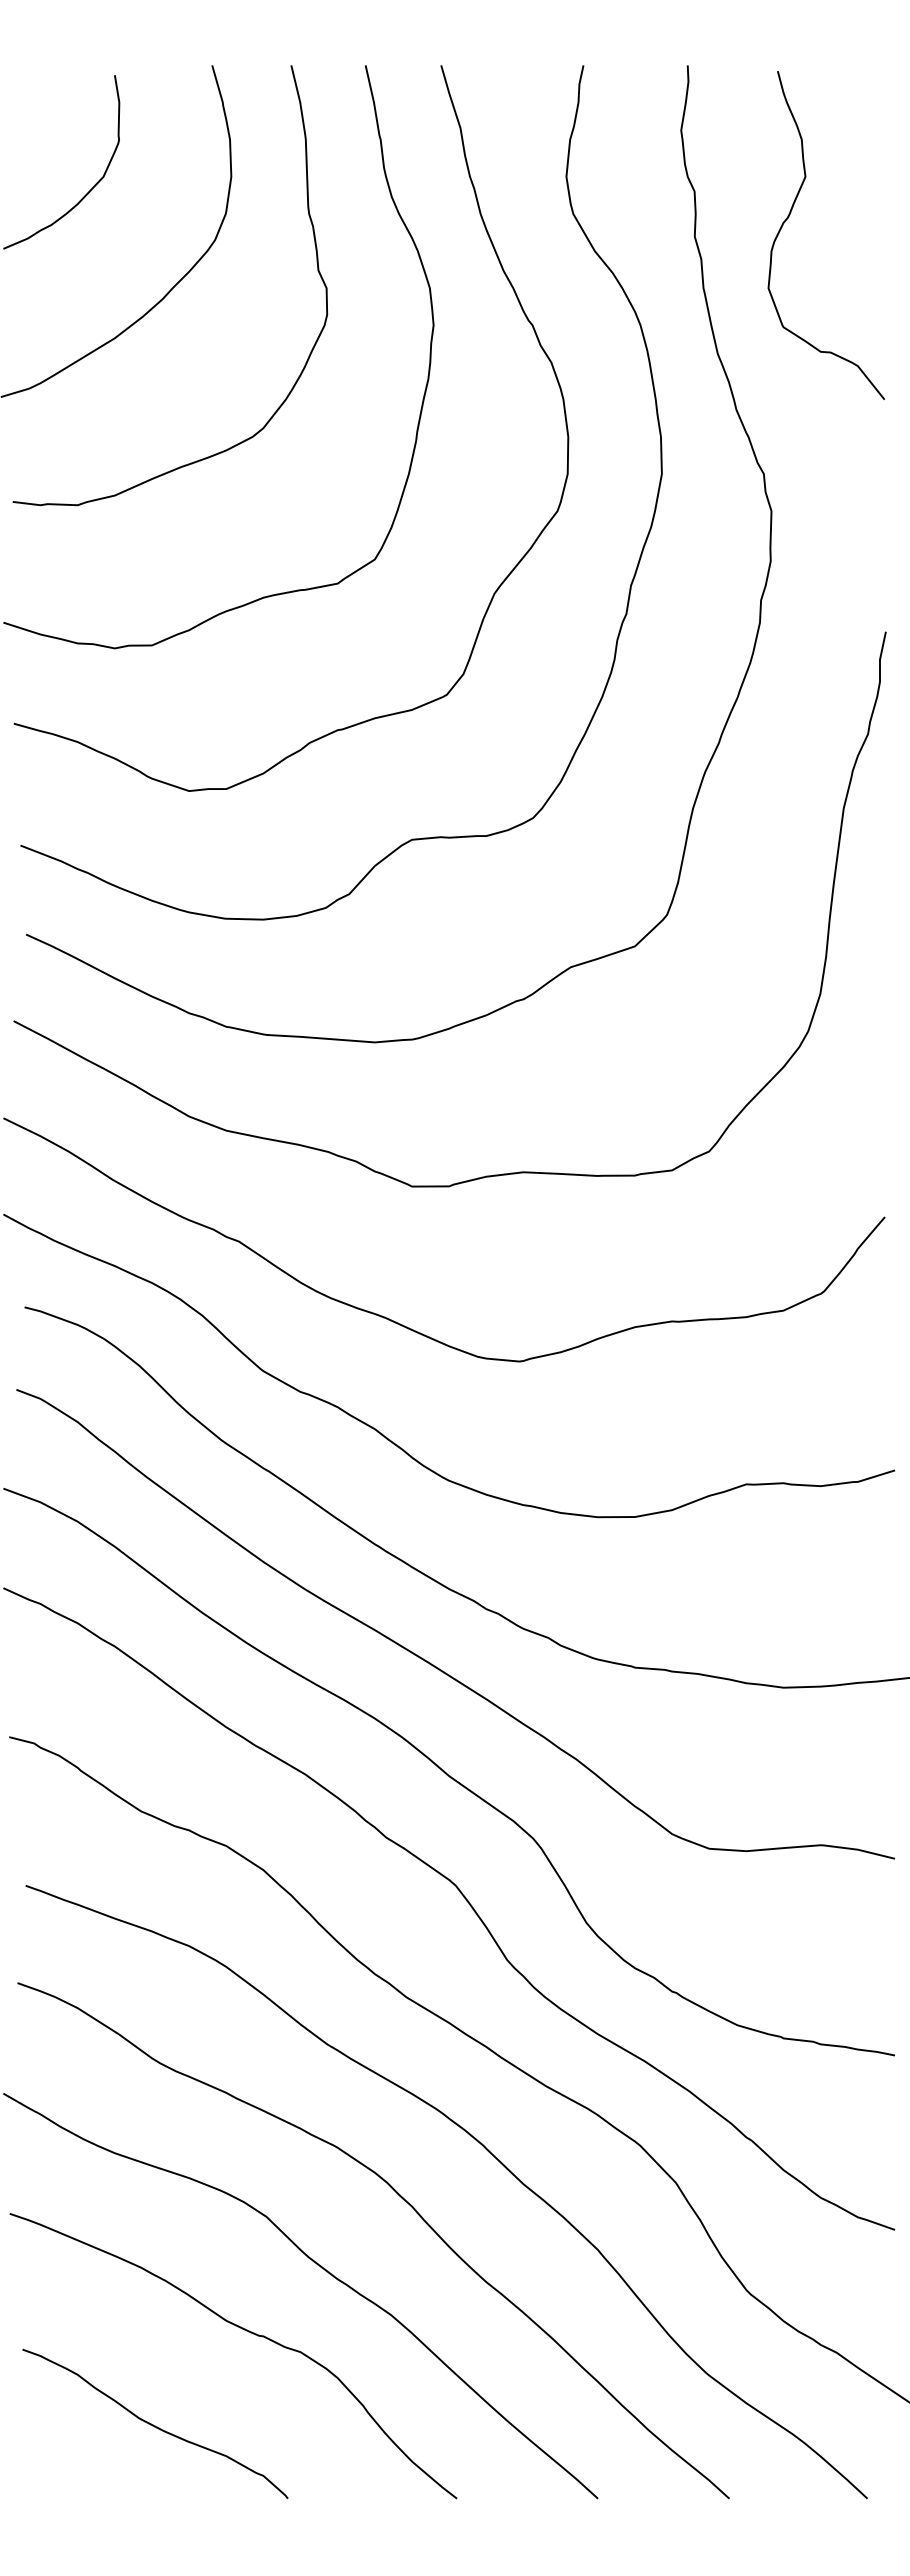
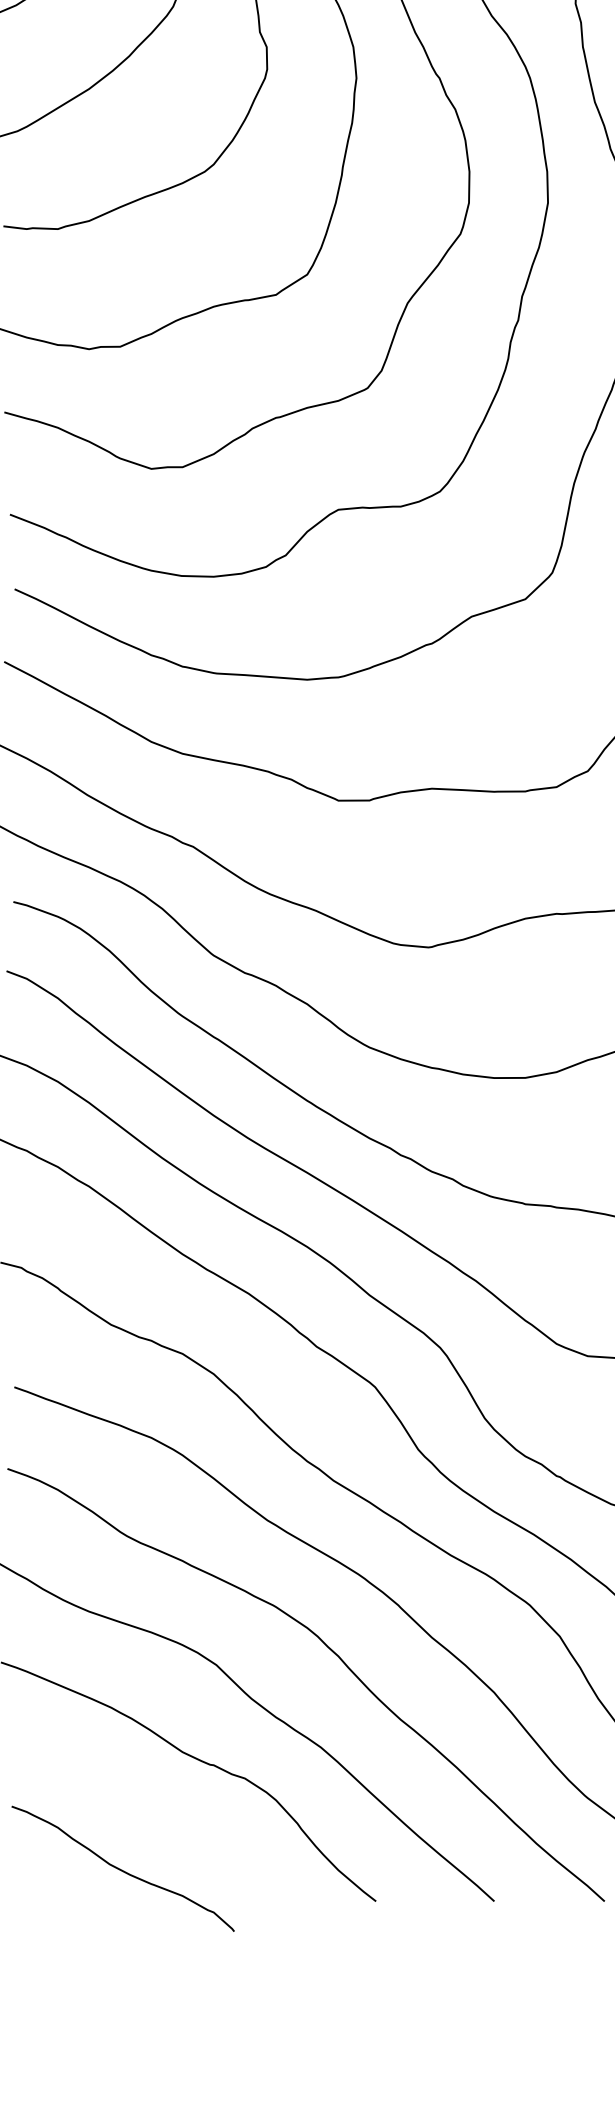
curve: (155, 2425) -> (123, 1870), moved

